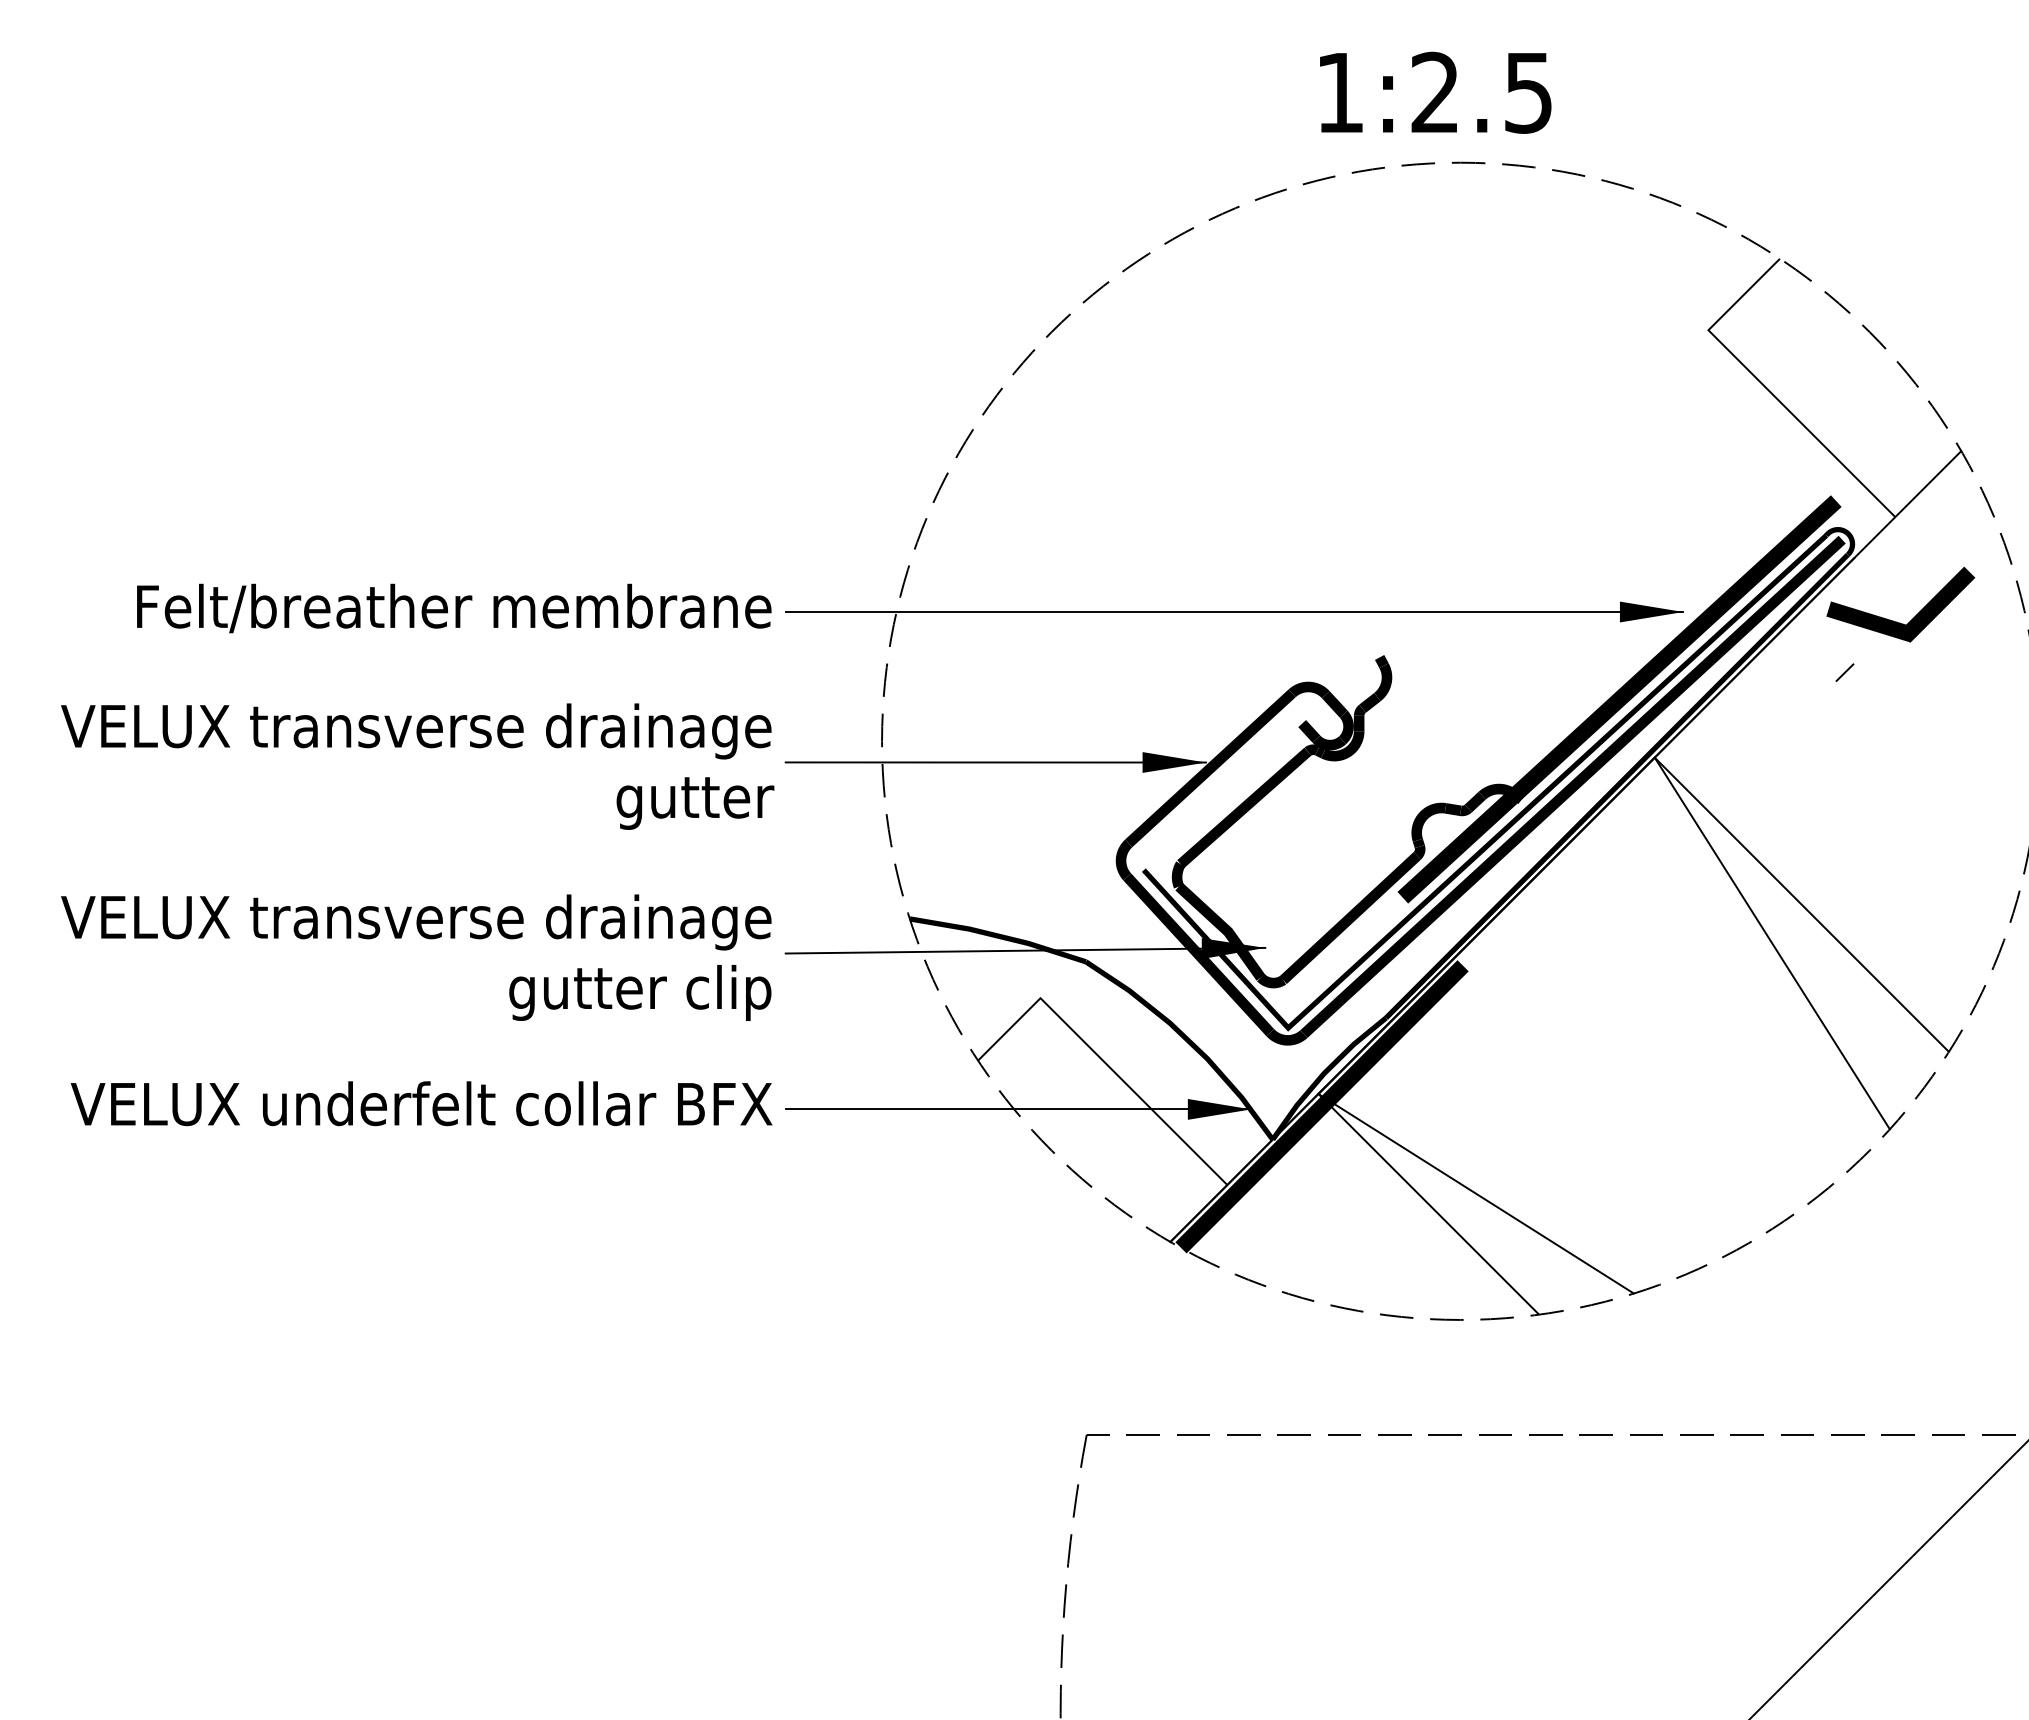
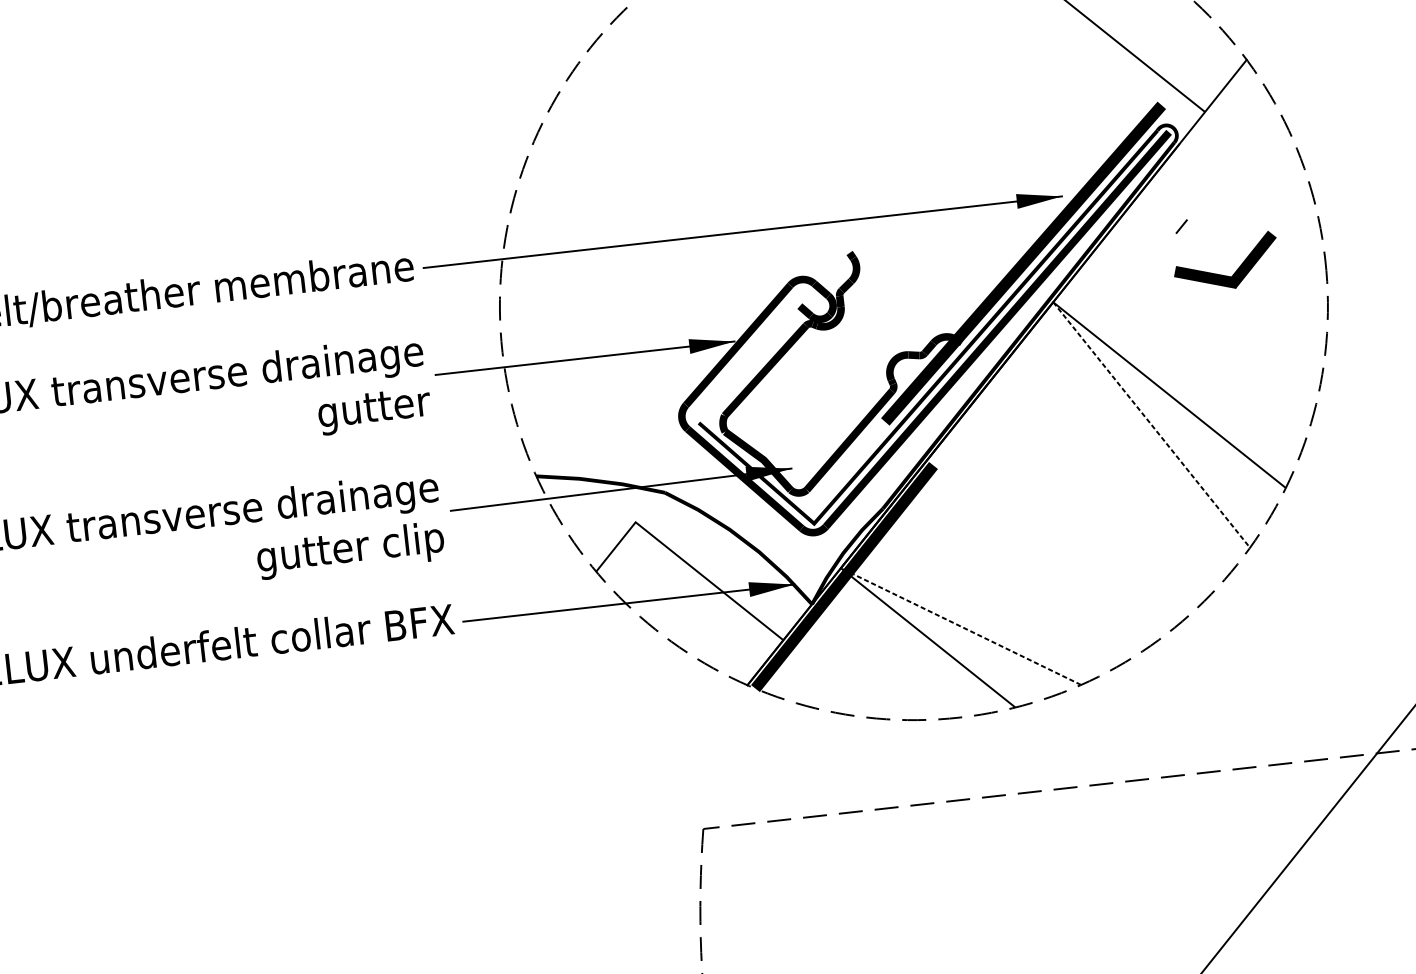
part: (1893, 620) -> (1222, 274), moved
line: (1772, 943) -> (1151, 425), solid -> dashed
line: (1476, 1193) -> (961, 626), solid -> dashed

